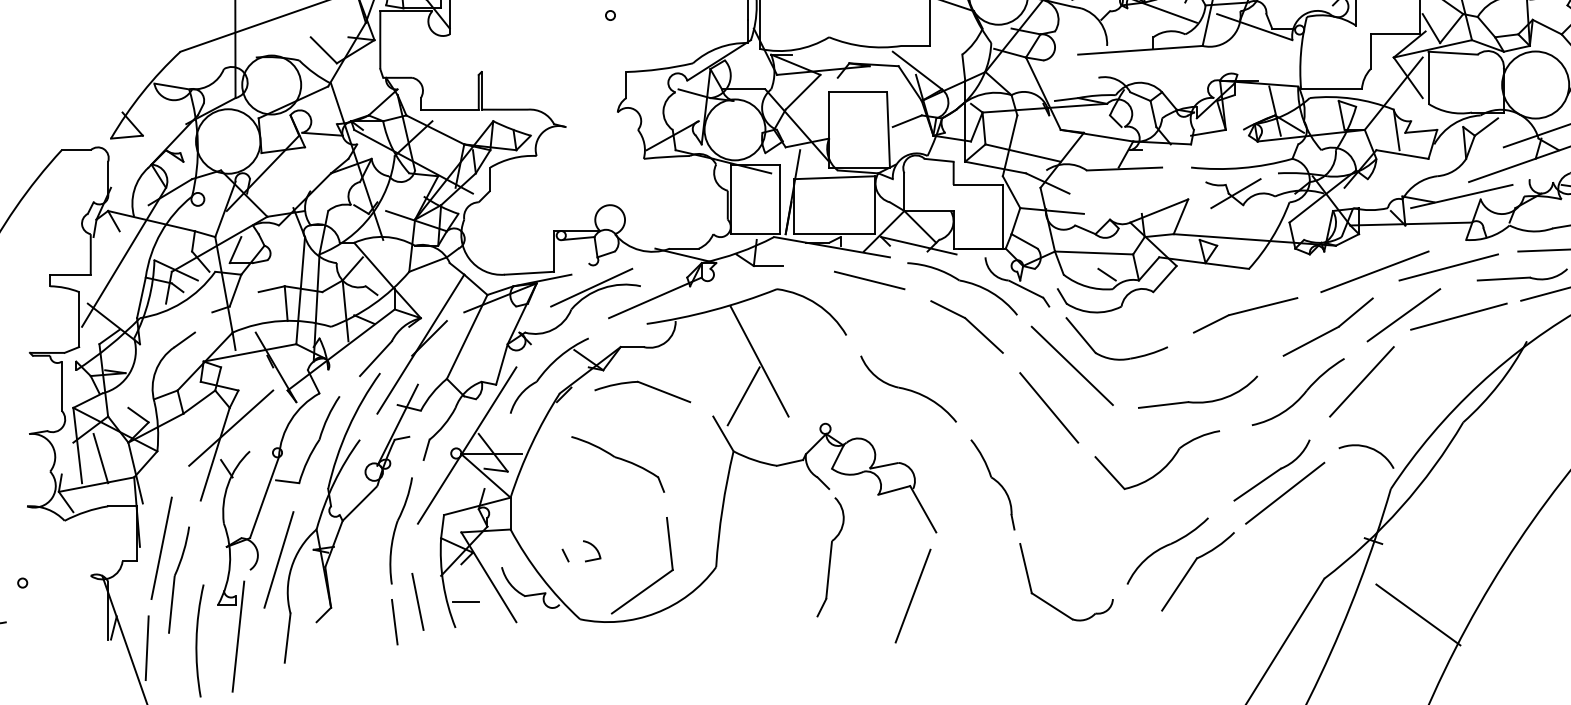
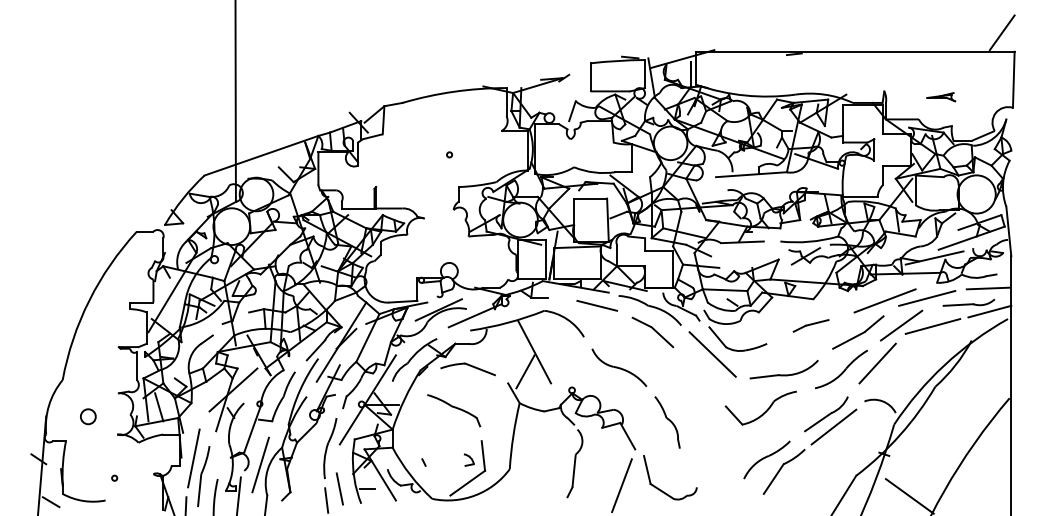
part: (1245, 314) -> (811, 325), size x0.6
line: (1049, 408) -> (699, 378), removed
part: (592, 550) -> (469, 459), moved
part: (1050, 602) -> (661, 489), moved

